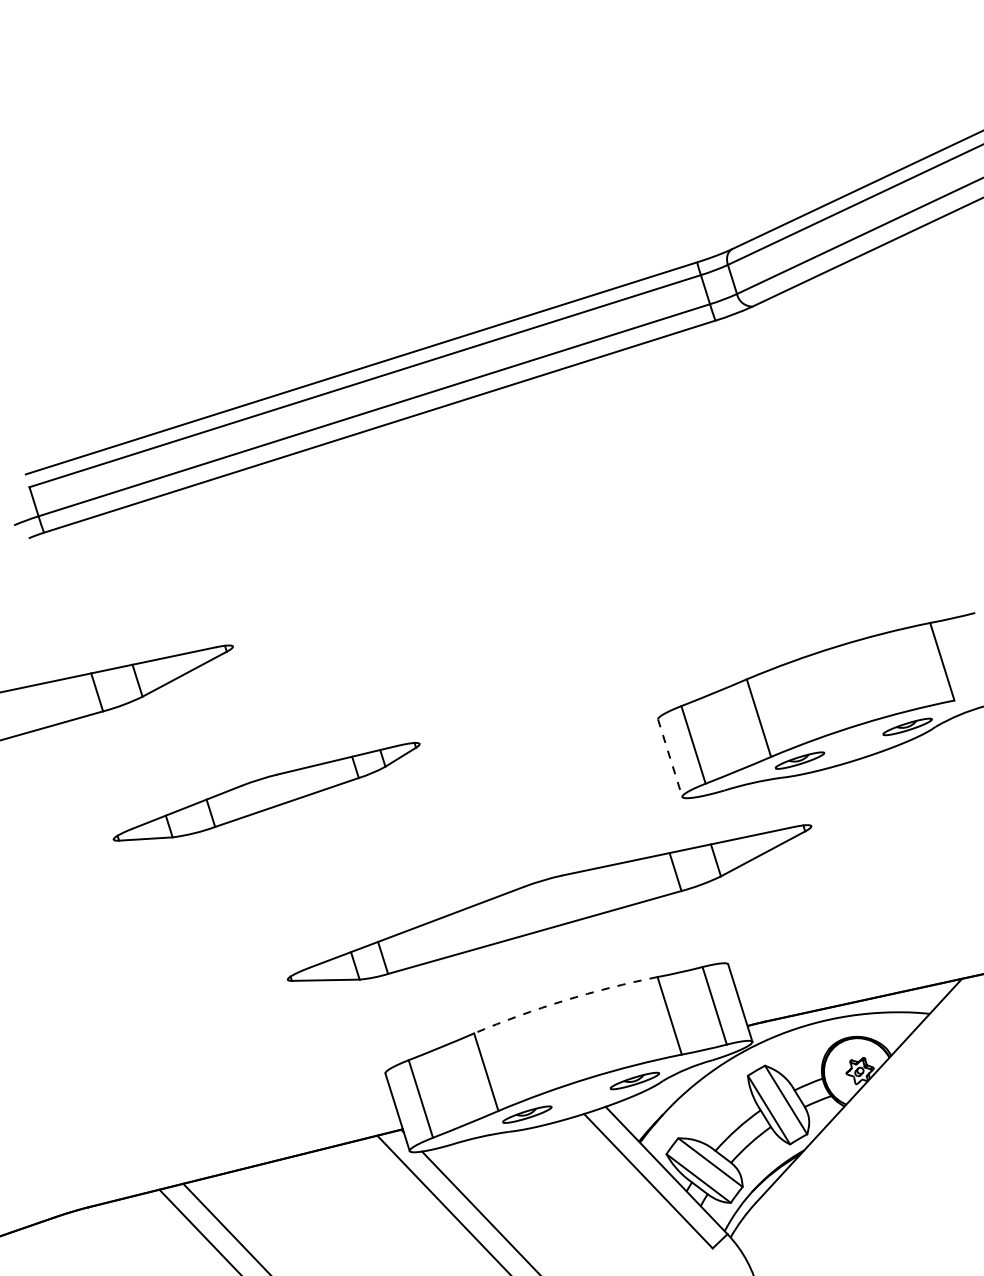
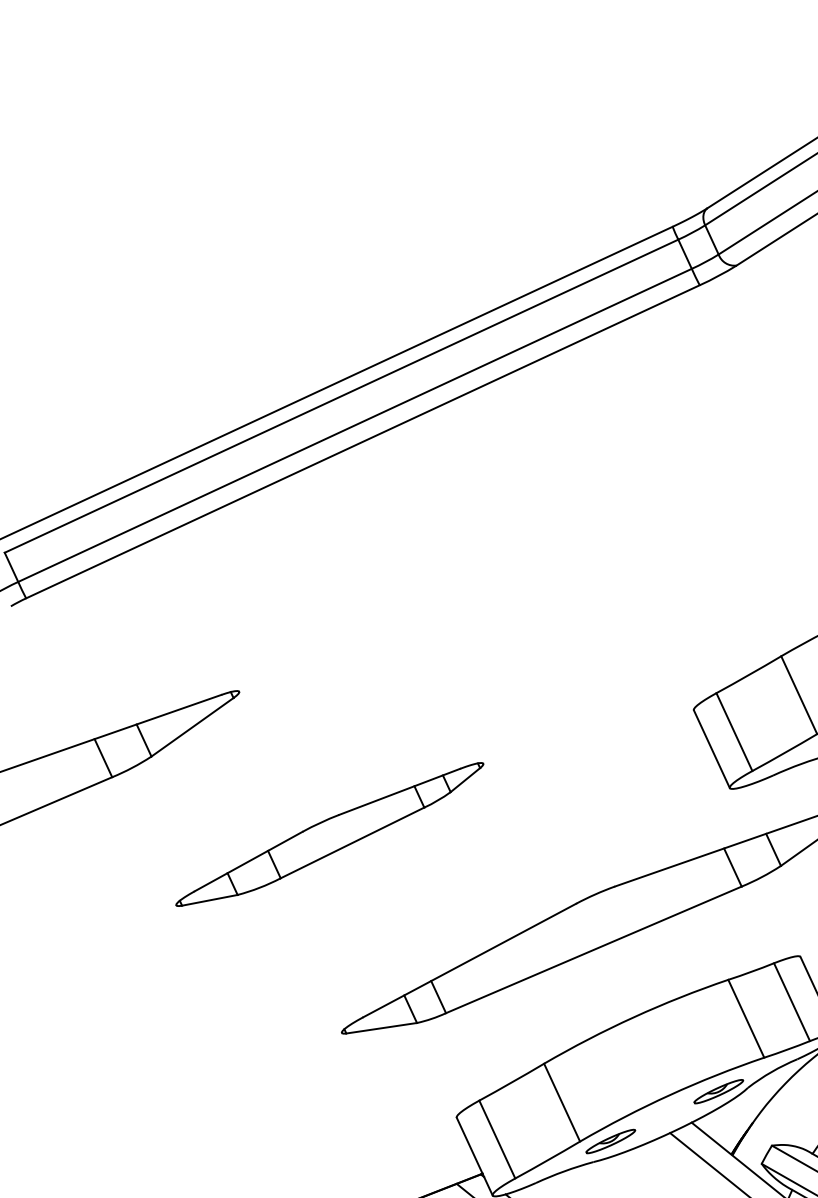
line: (670, 758) -> (712, 749), dashed -> solid
part: (266, 791) -> (329, 834), moved
arc: (564, 1000) -> (634, 1017), dashed -> solid

